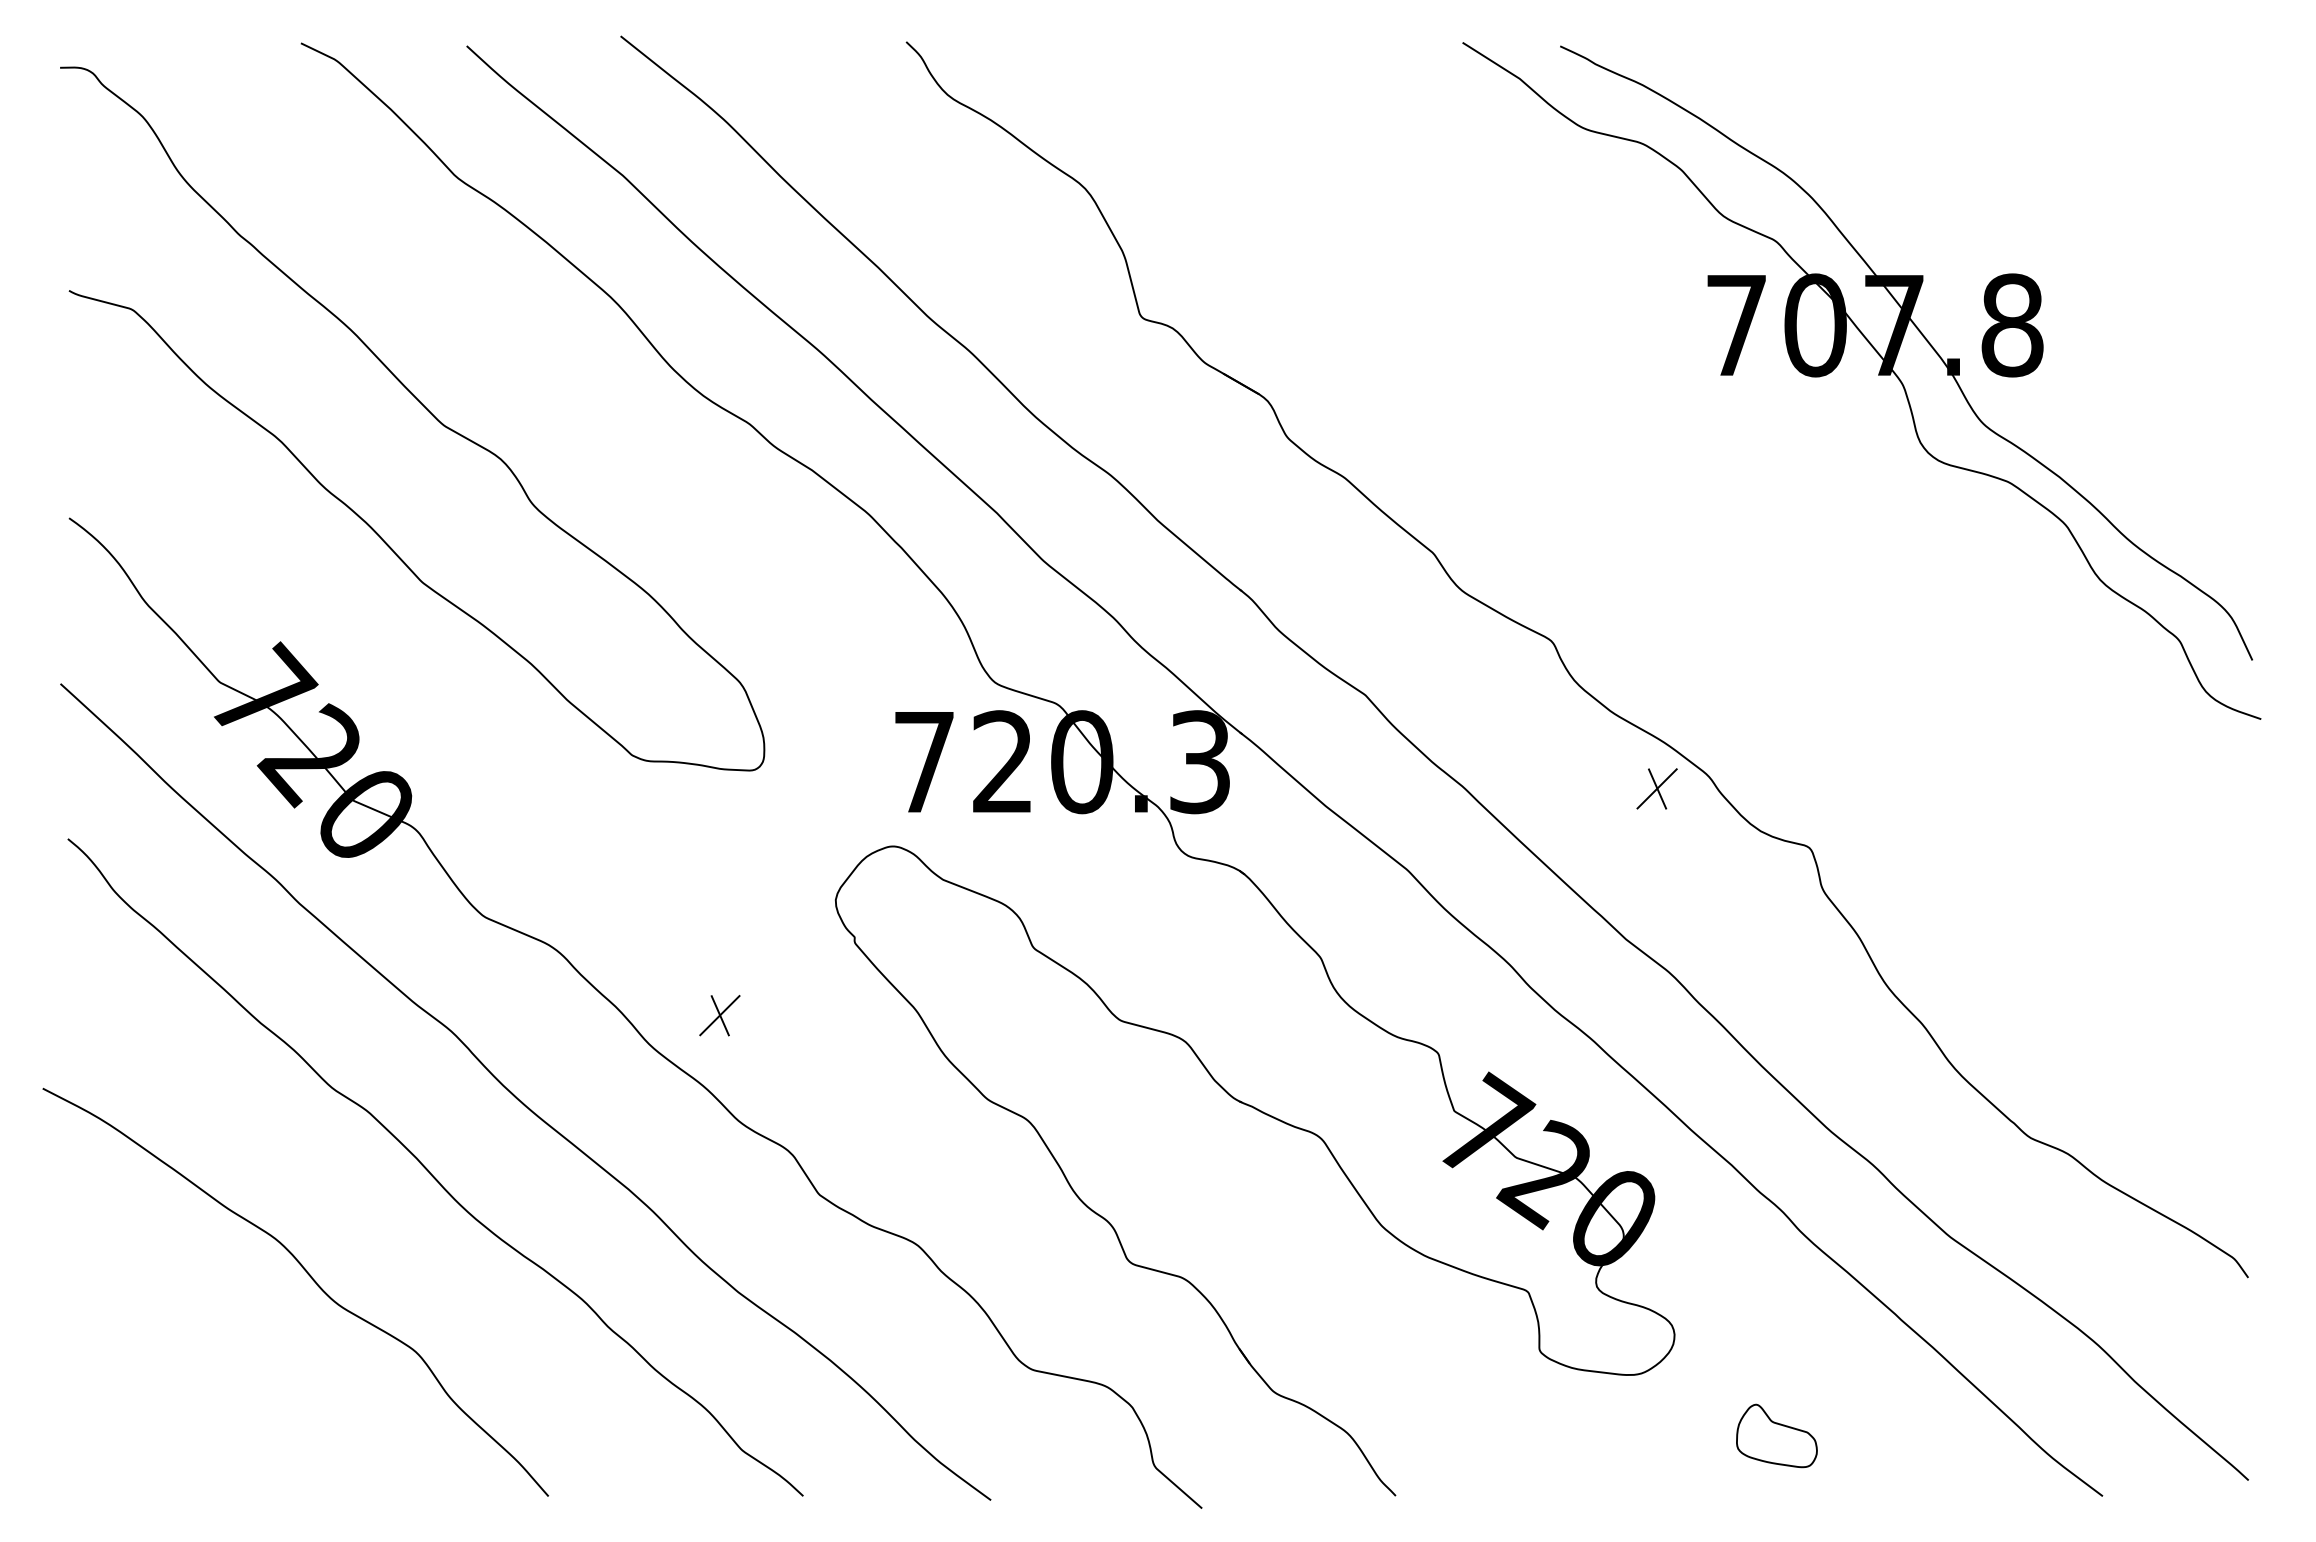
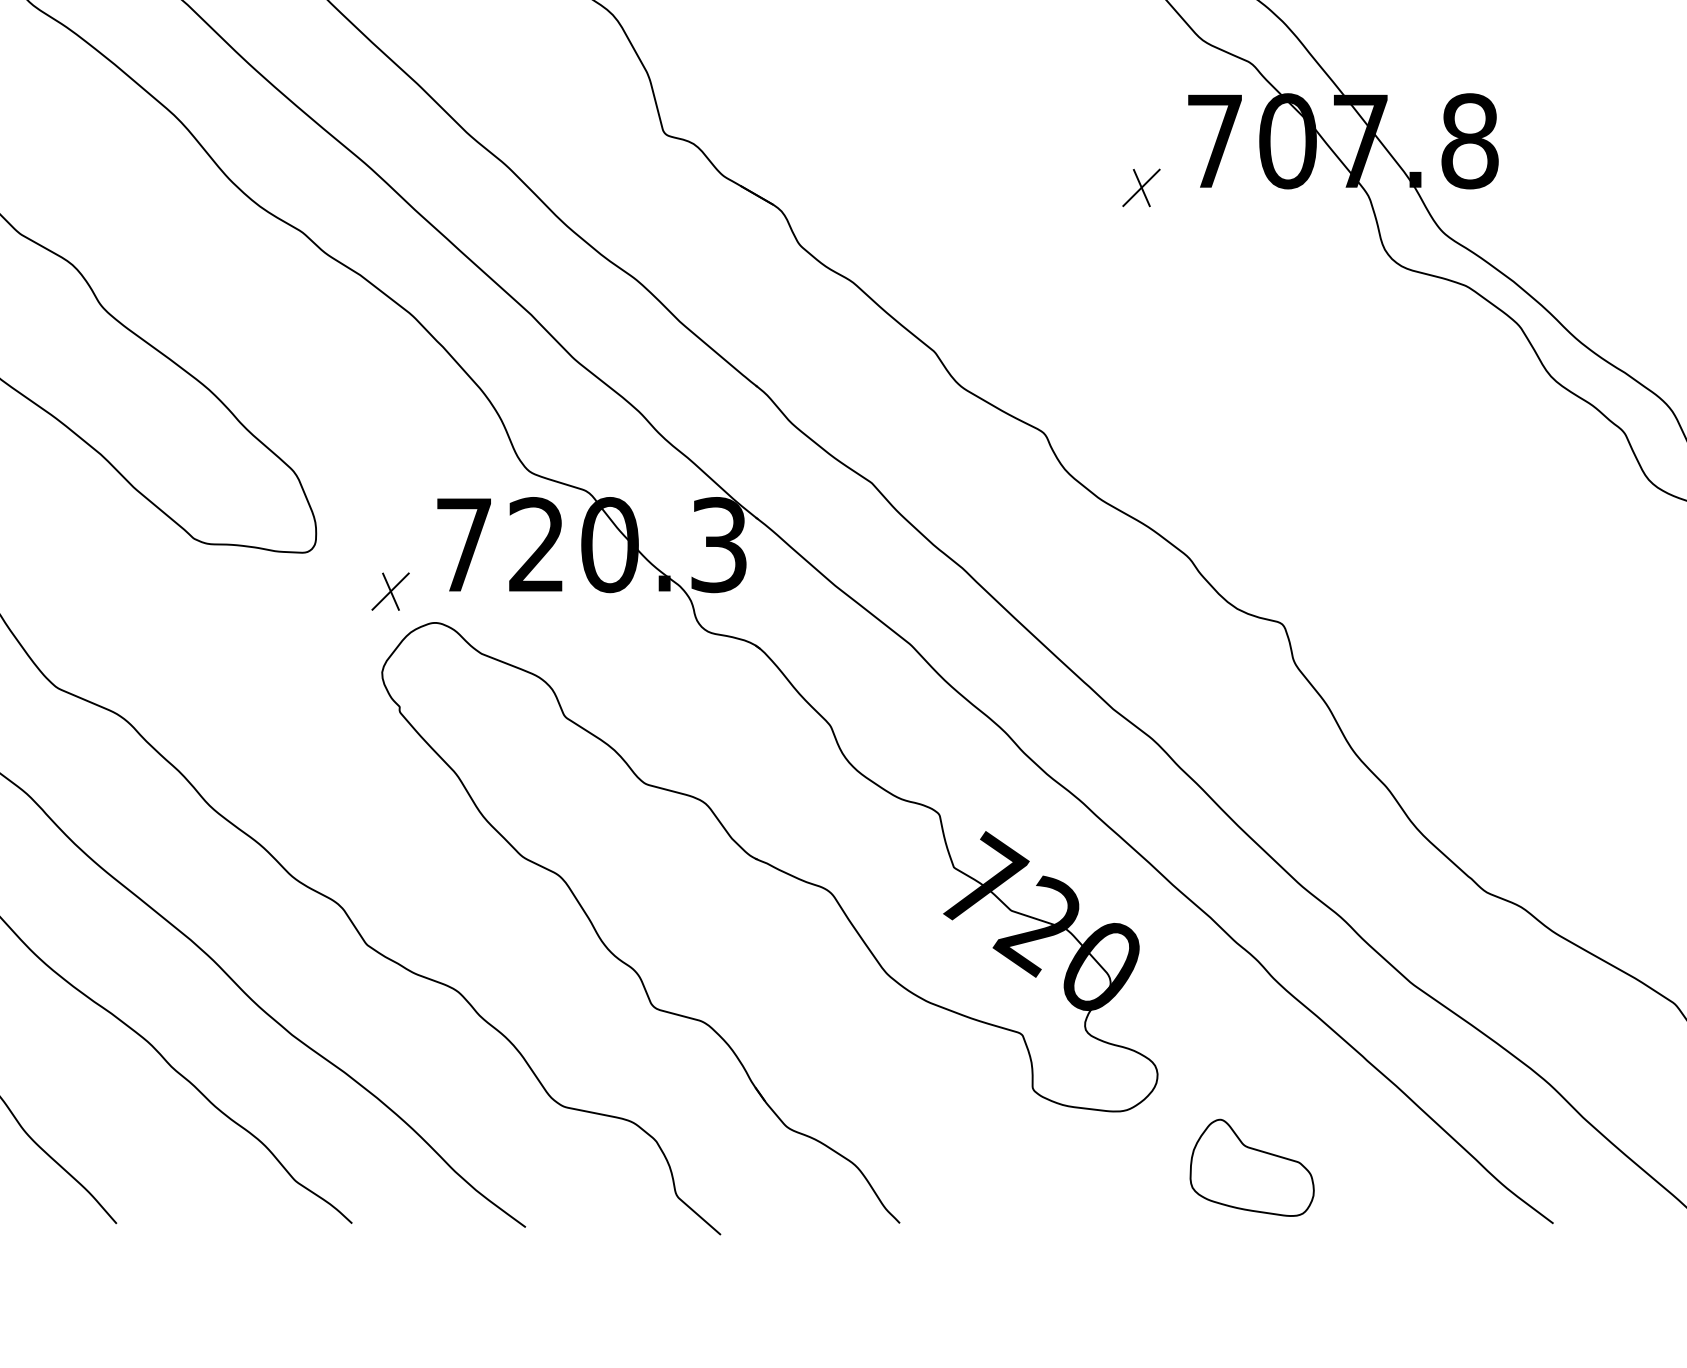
part: (1656, 788) -> (1140, 187), moved
part: (719, 1015) -> (390, 591), moved
part: (1776, 1435) -> (1251, 1167), size x1.67

